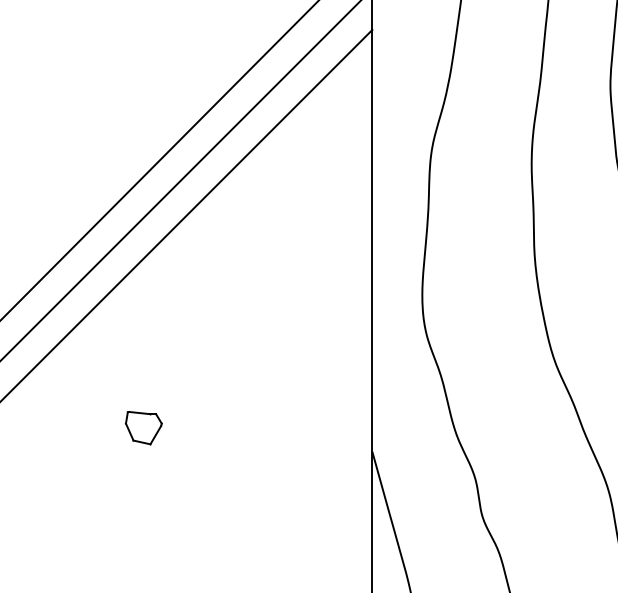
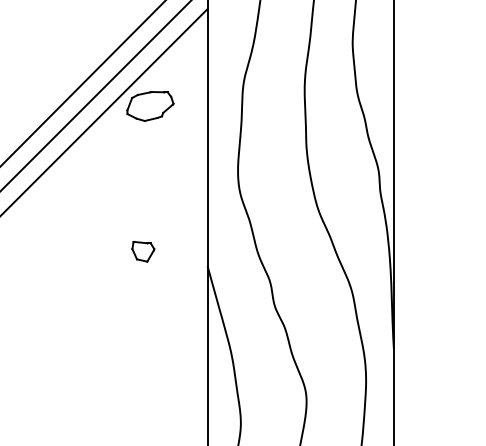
part: (278, 189) -> (150, 106), added
part: (144, 427) -> (143, 251), moved

